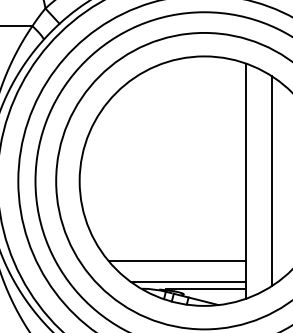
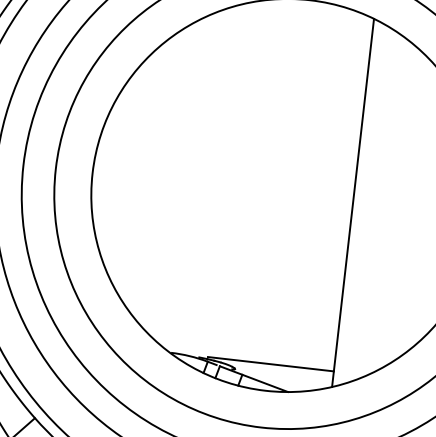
line: (271, 181) -> (392, 207), removed
line: (177, 261) -> (231, 316), removed
line: (188, 281) -> (245, 349), removed

